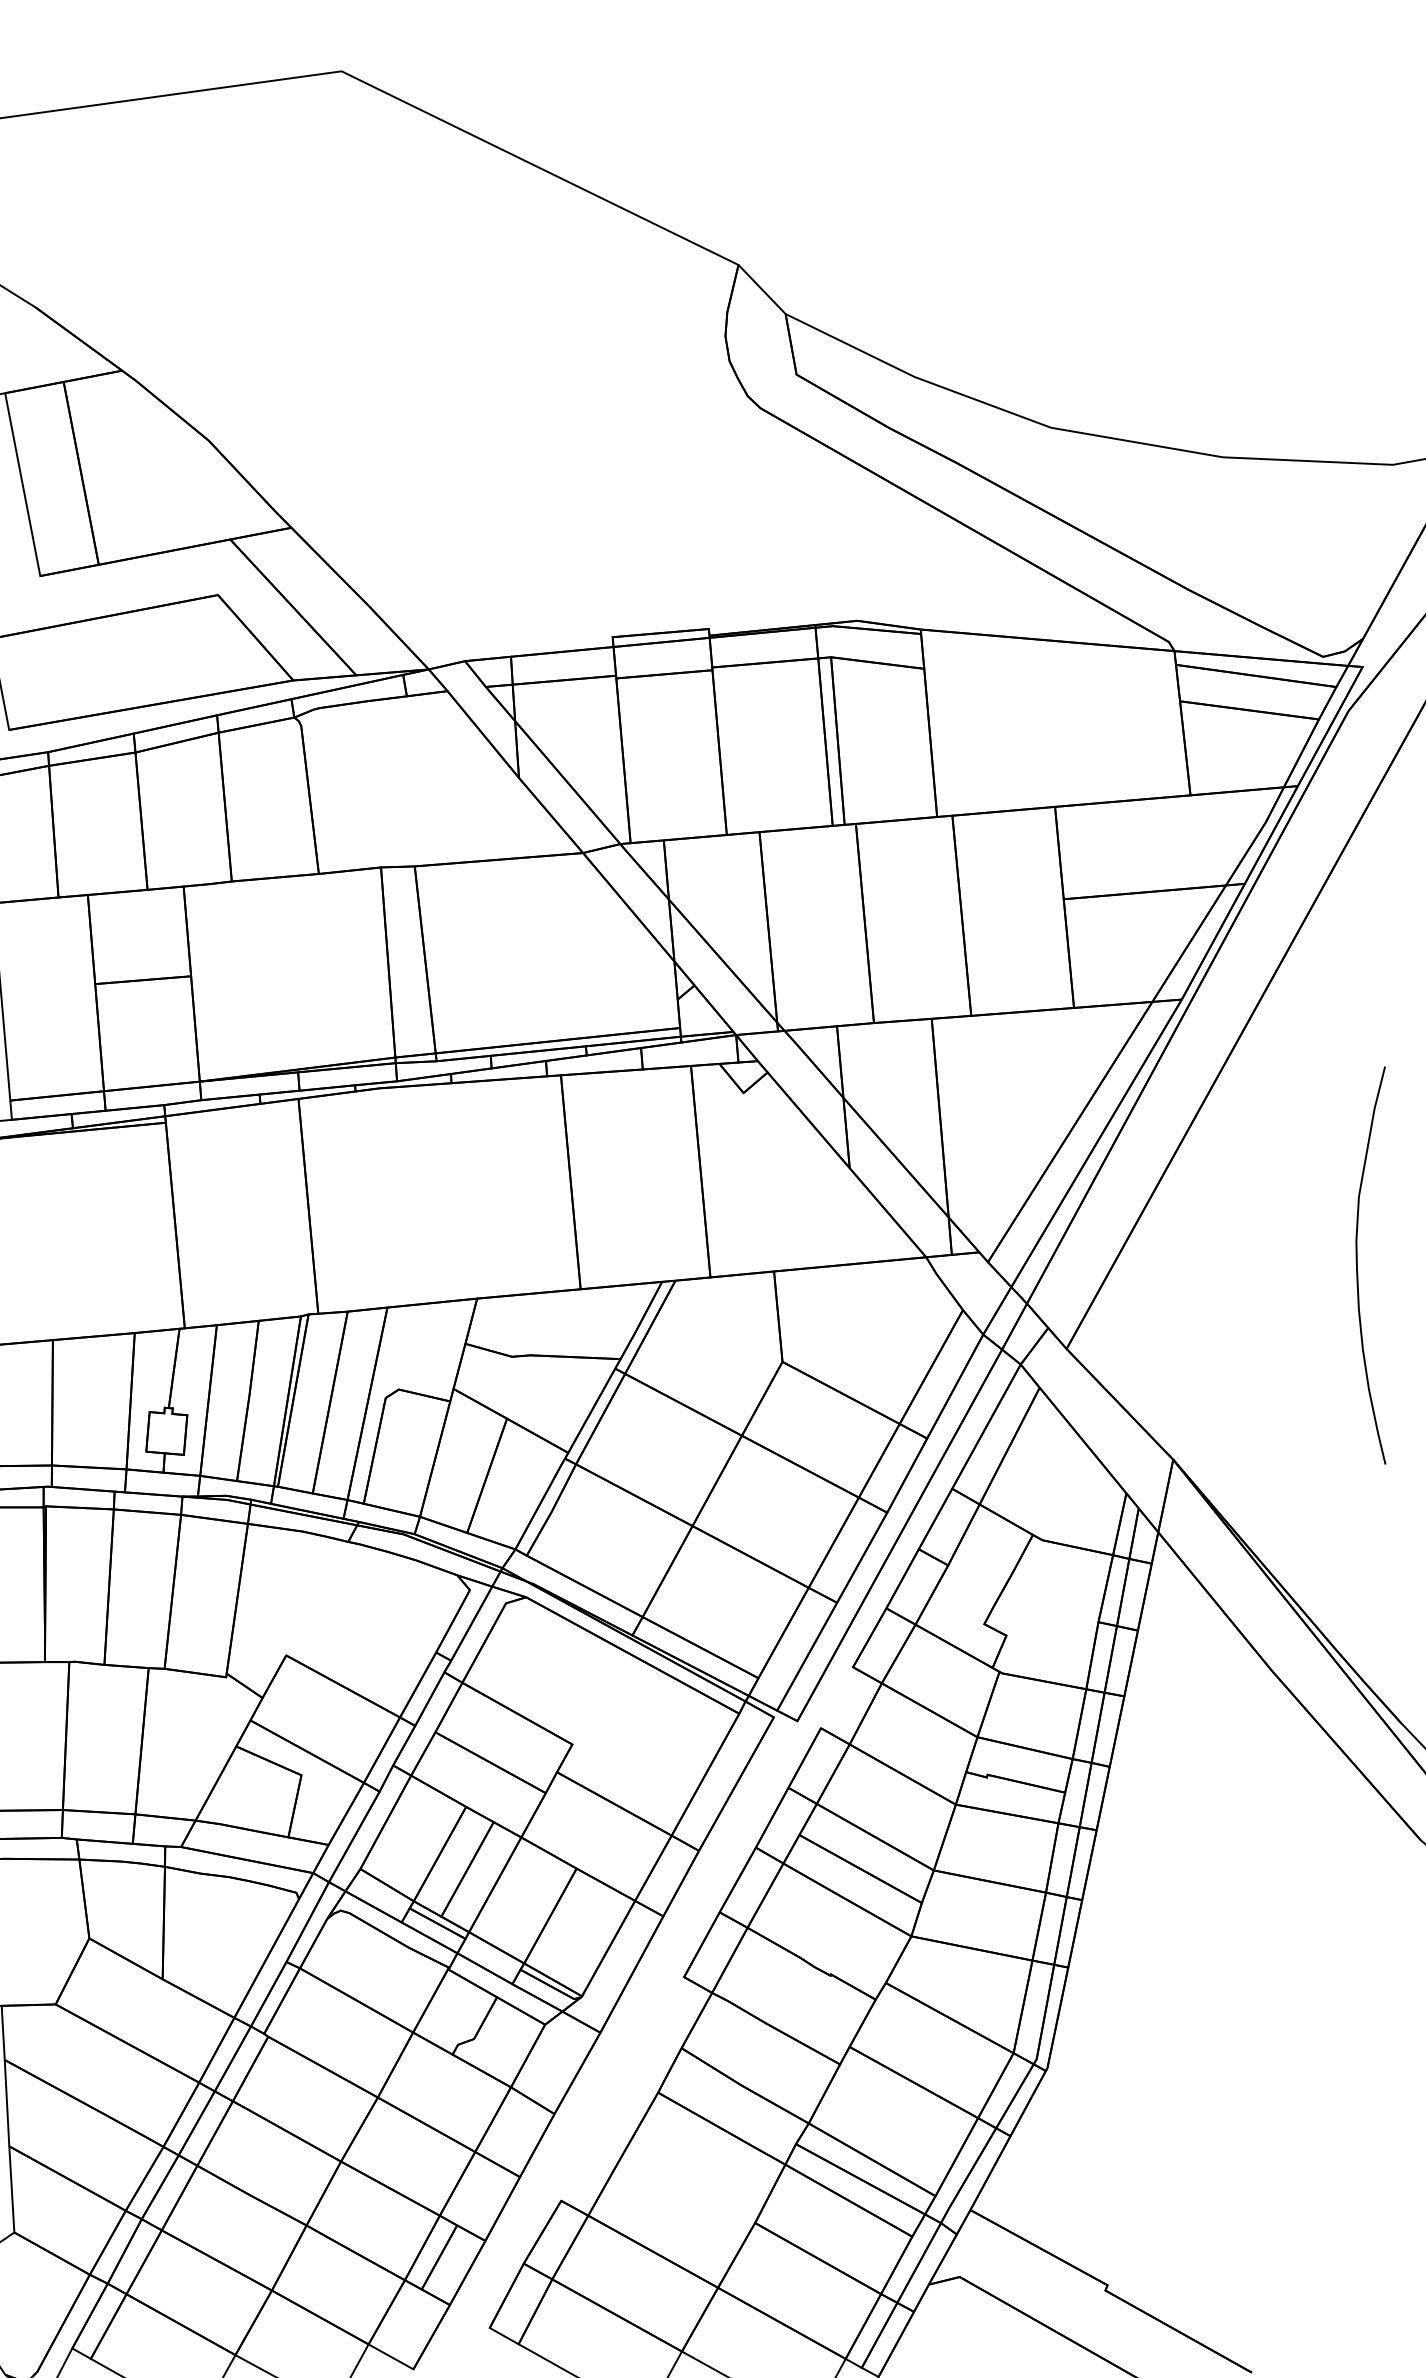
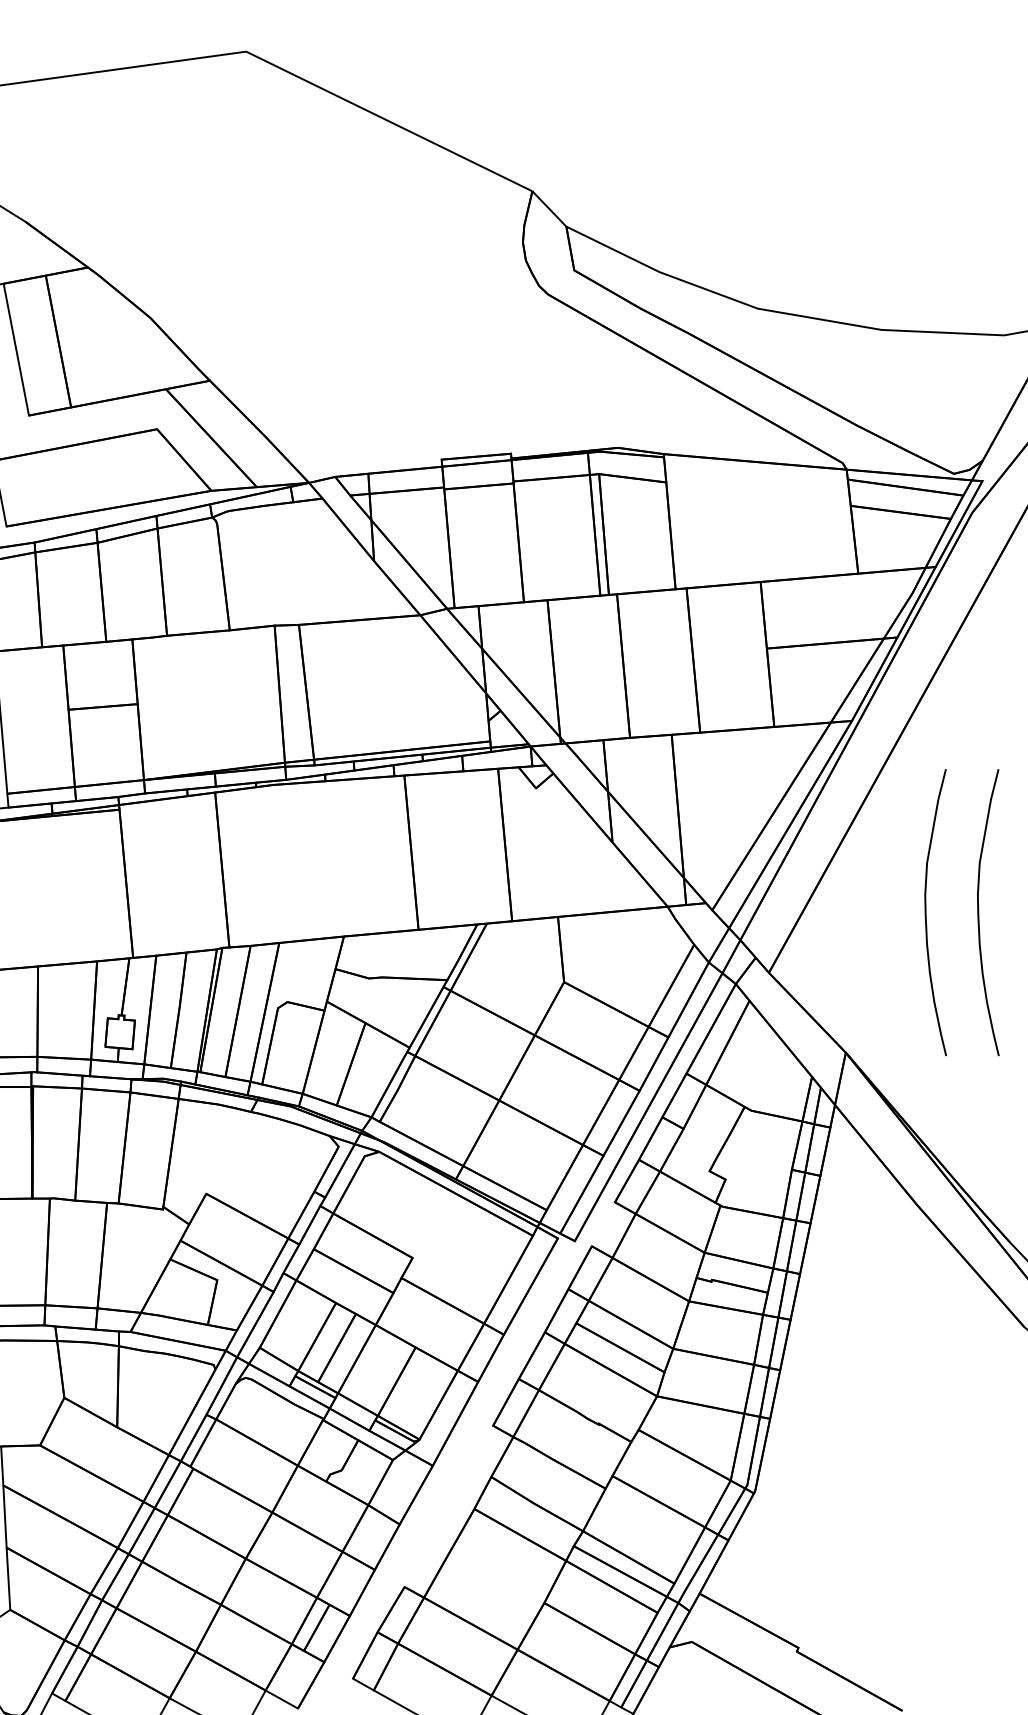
curve: (1284, 1265) -> (926, 912), added

